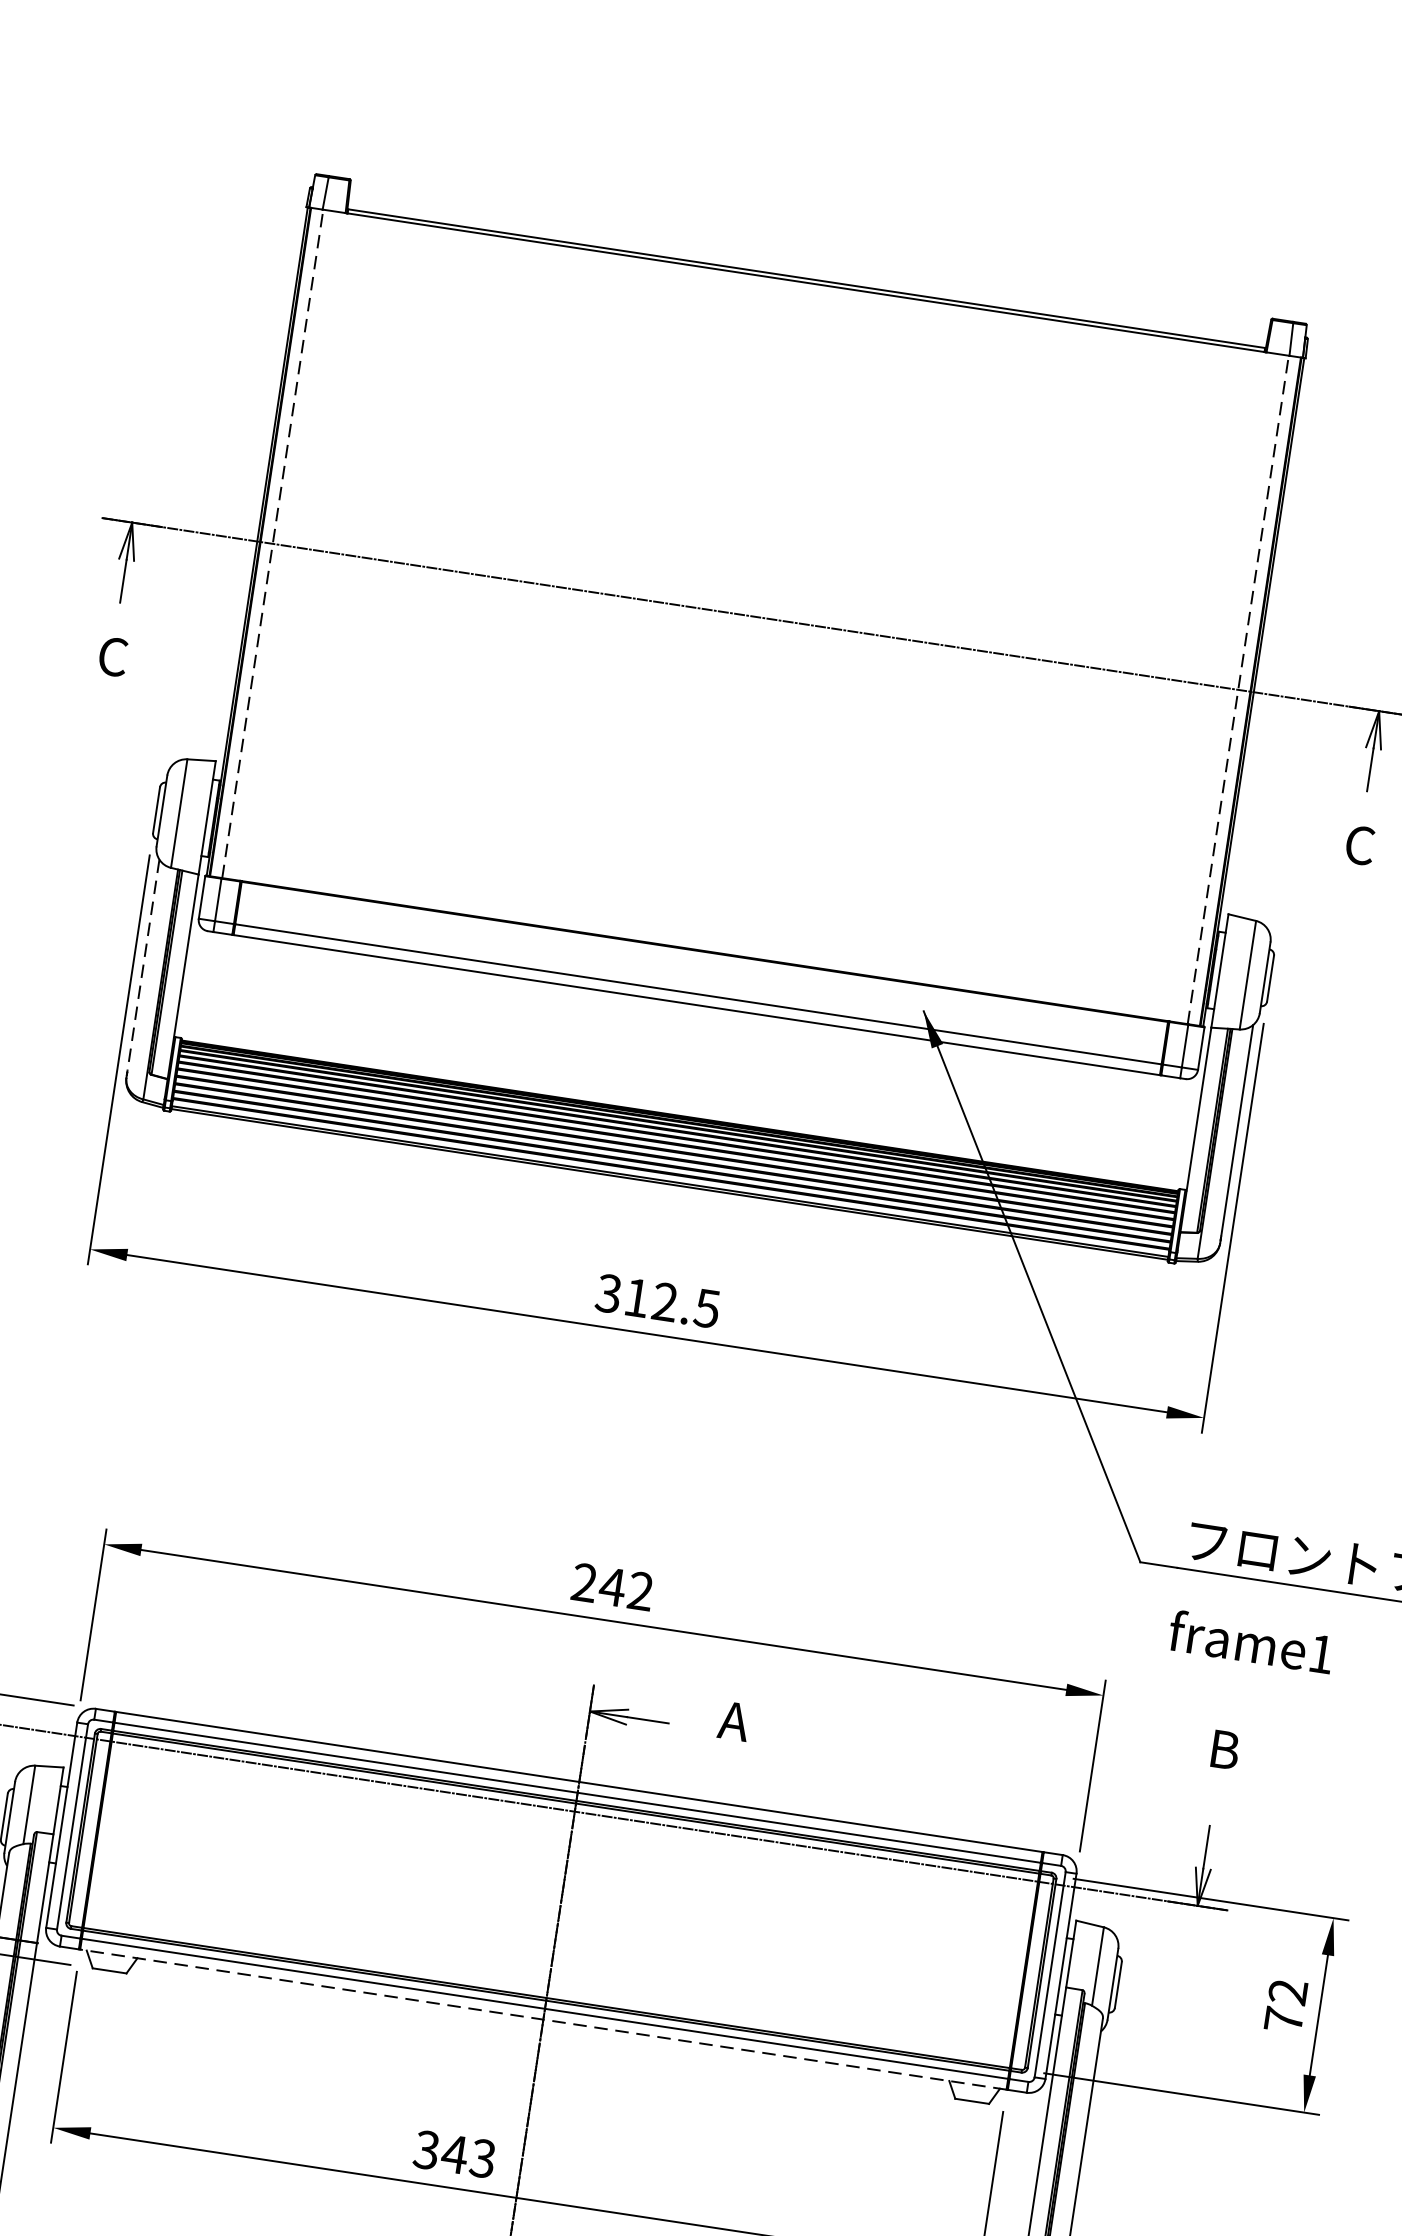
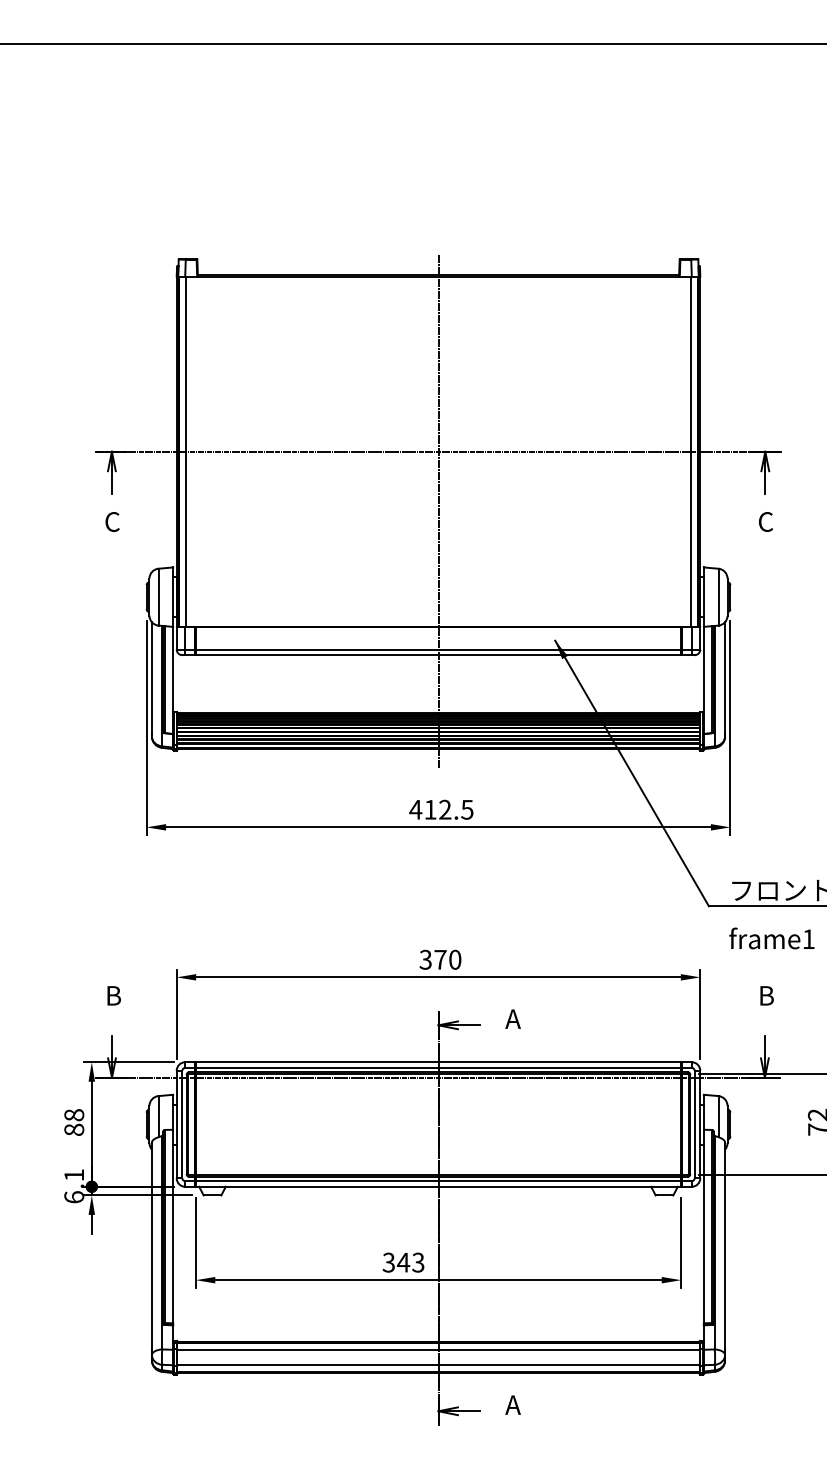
line: (272, 543) -> (185, 451), dashed -> solid
line: (1238, 689) -> (691, 451), dashed -> solid
line: (738, 730) -> (438, 511), added
line: (142, 964) -> (151, 677), dashed -> solid
text: (608, 1292) -> (415, 809), 312.5 -> 412.5
text: (612, 1586) -> (440, 959), 242 -> 370
line: (543, 2019) -> (438, 1186), dashed -> solid

